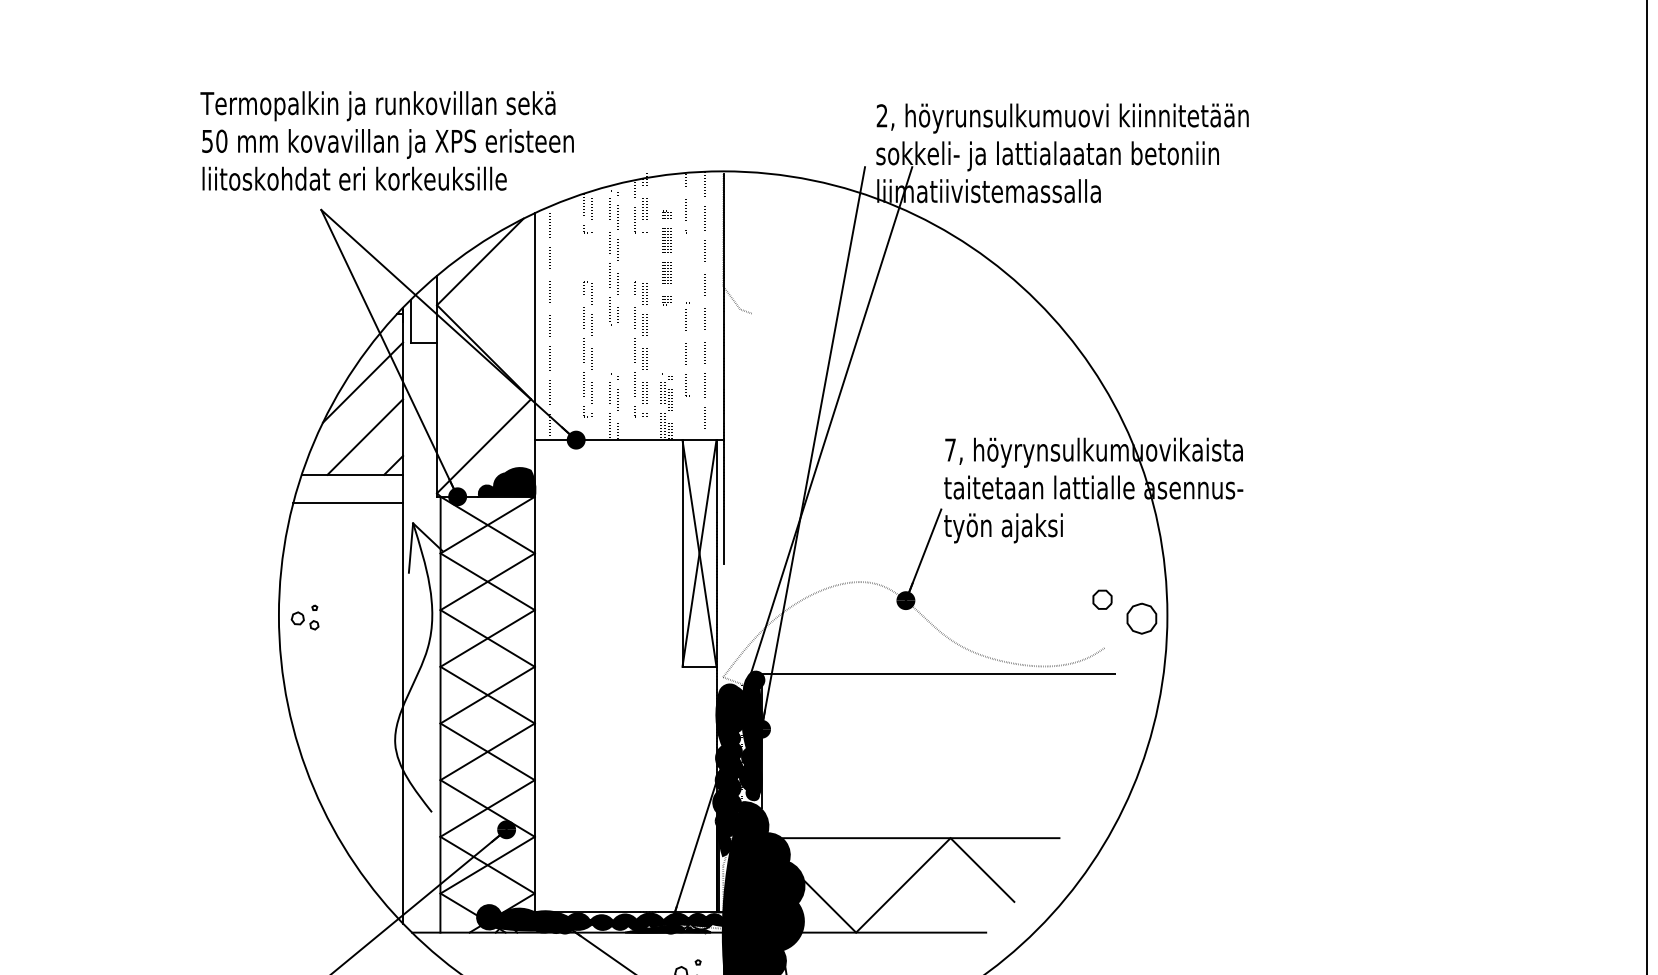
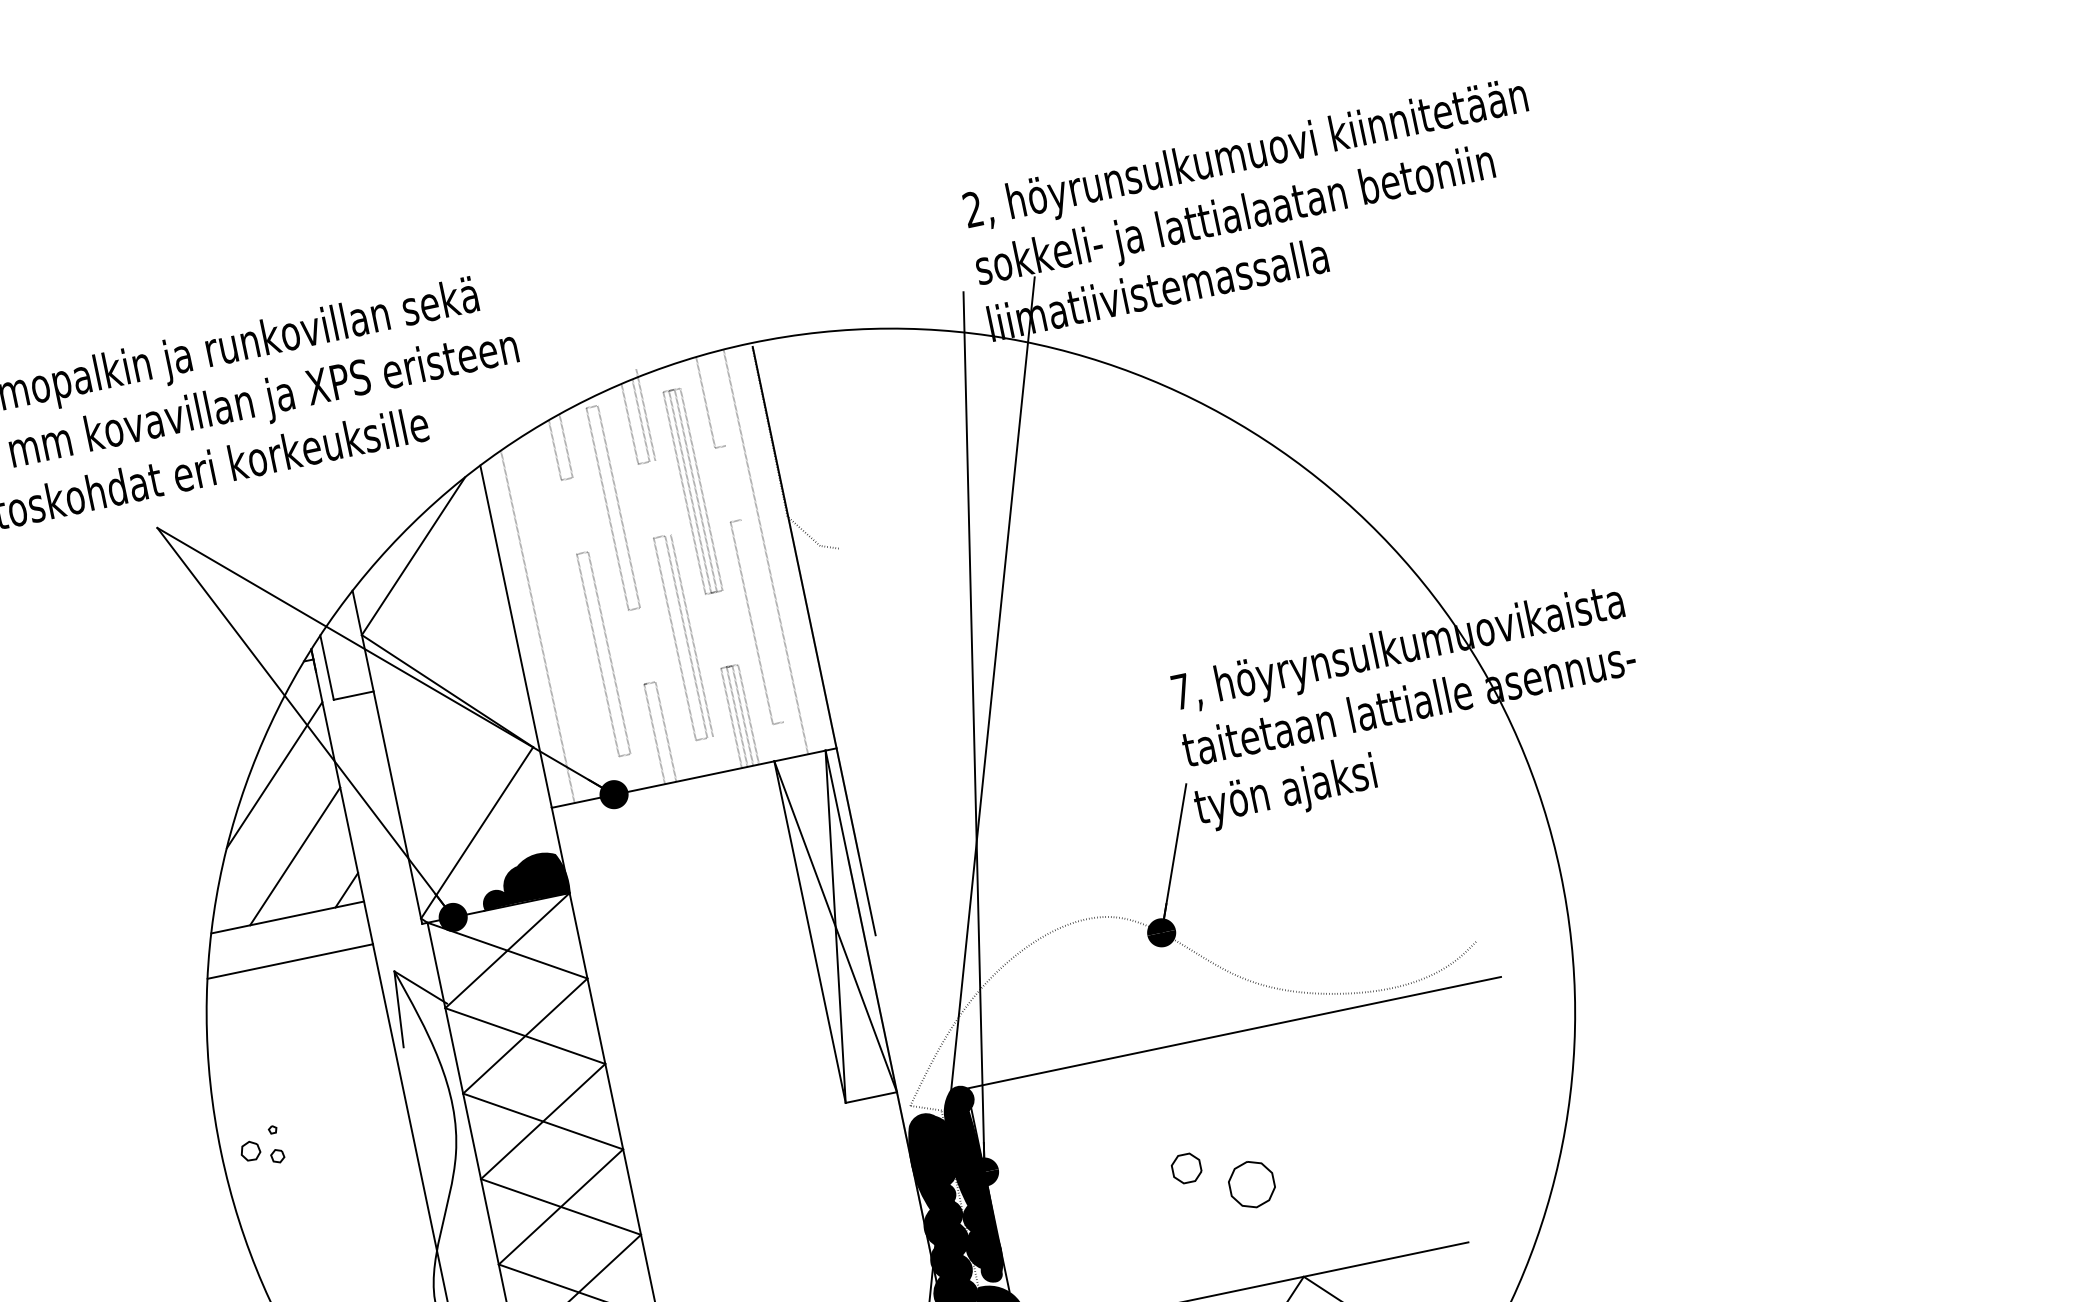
part: (666, 257) -> (692, 490), size x1.43
part: (685, 349) -> (750, 623), size x1.43
part: (1124, 611) -> (1223, 1179), moved

